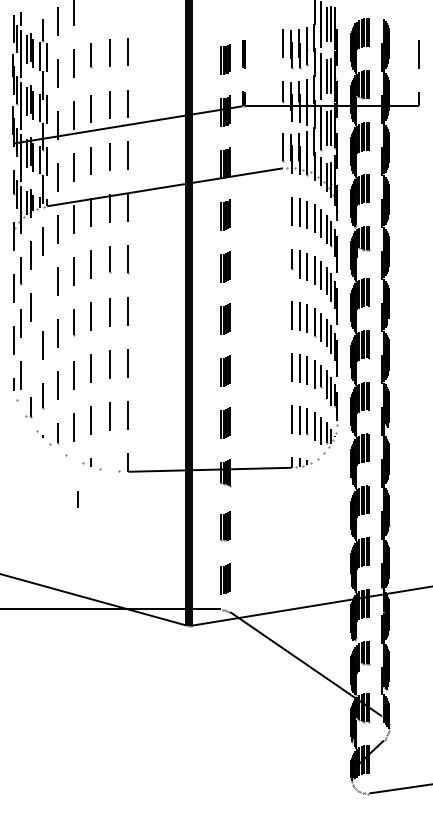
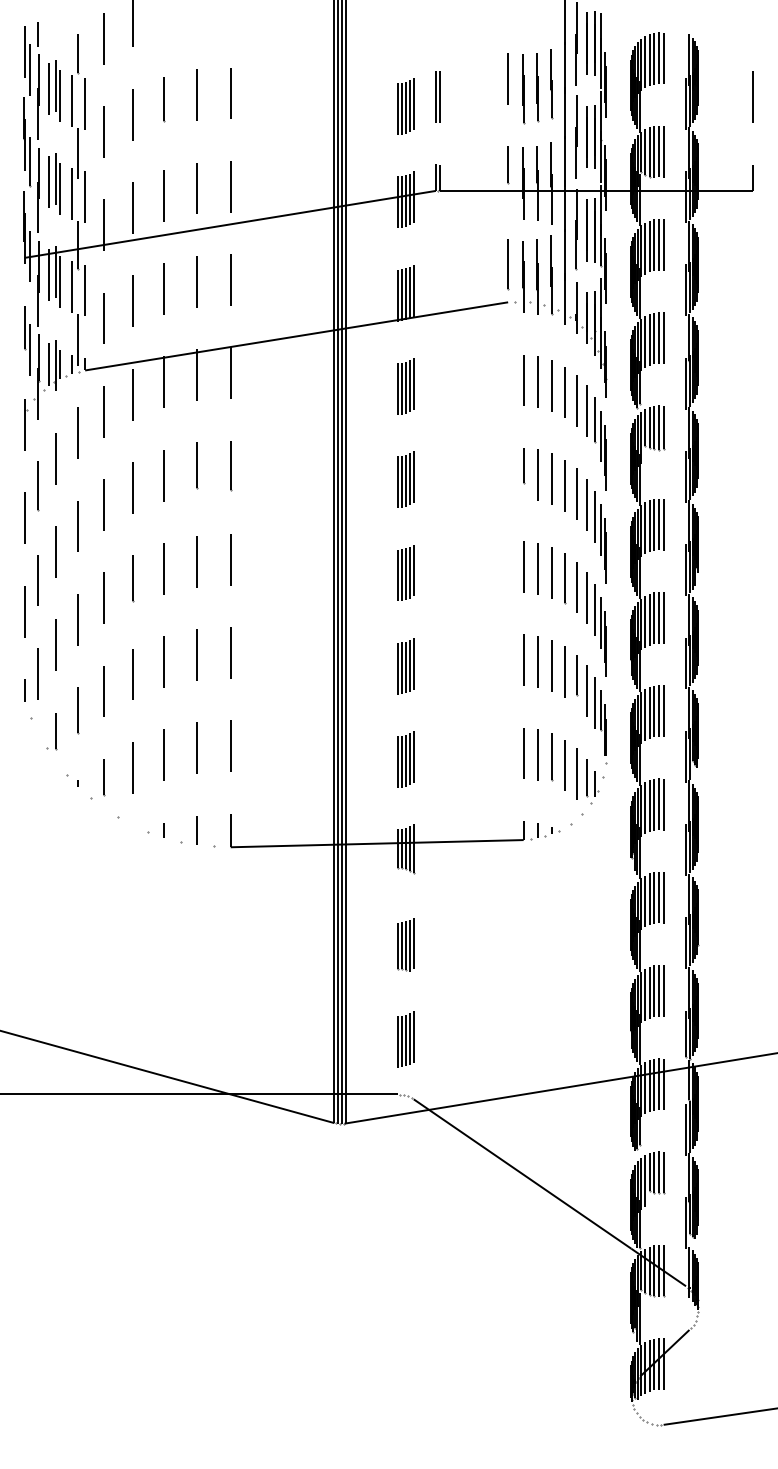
line: (43, 292) -> (78, 525), added
line: (30, 359) -> (54, 645), added
line: (77, 499) -> (196, 830), moved

